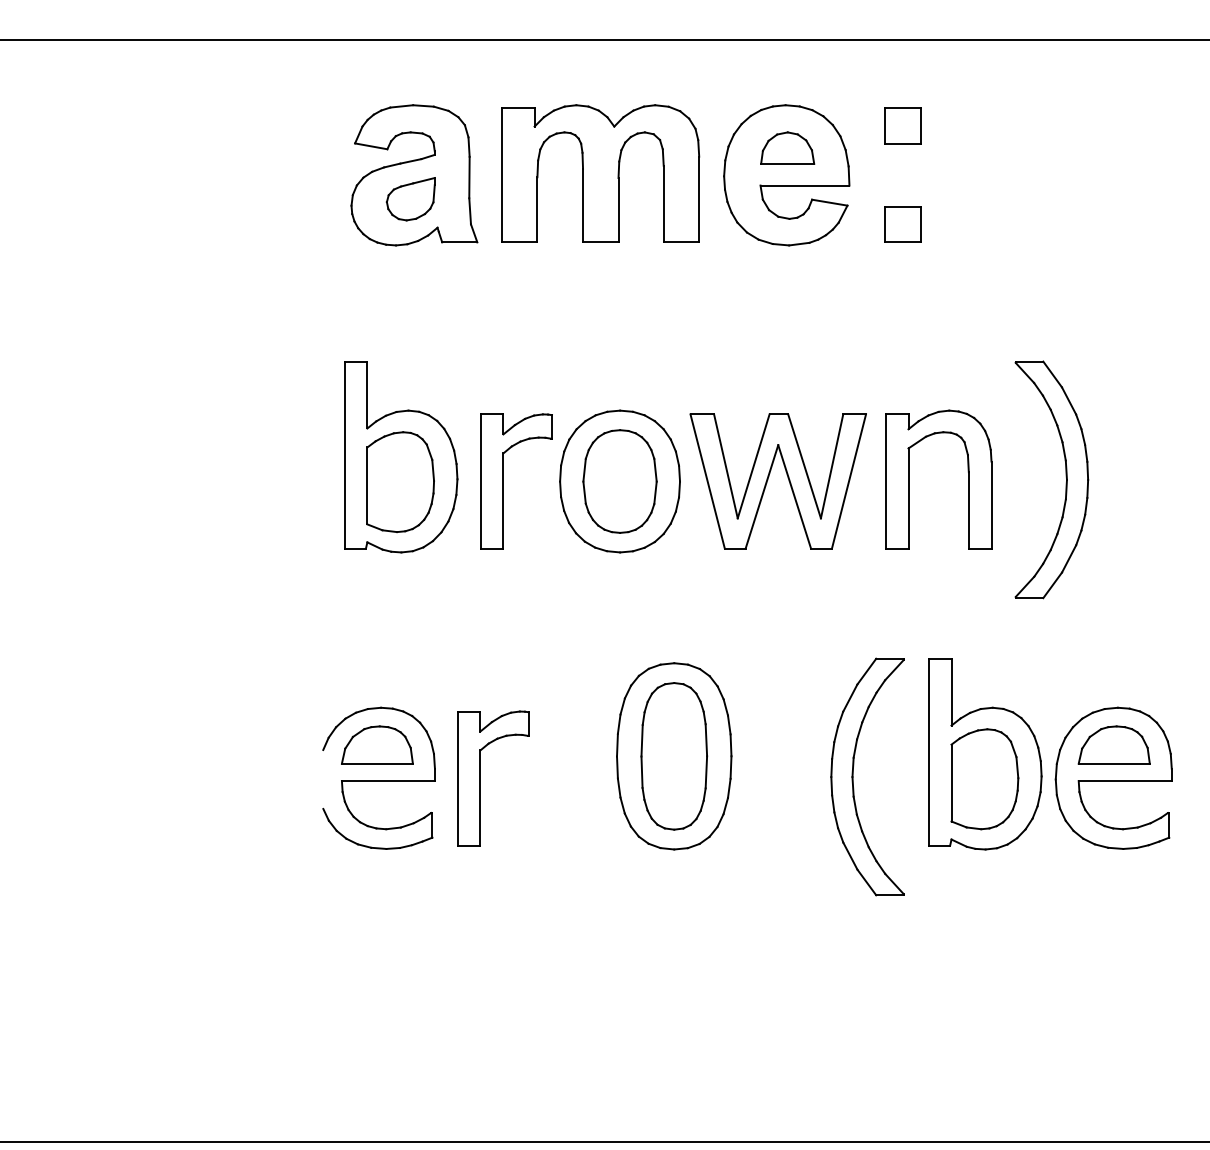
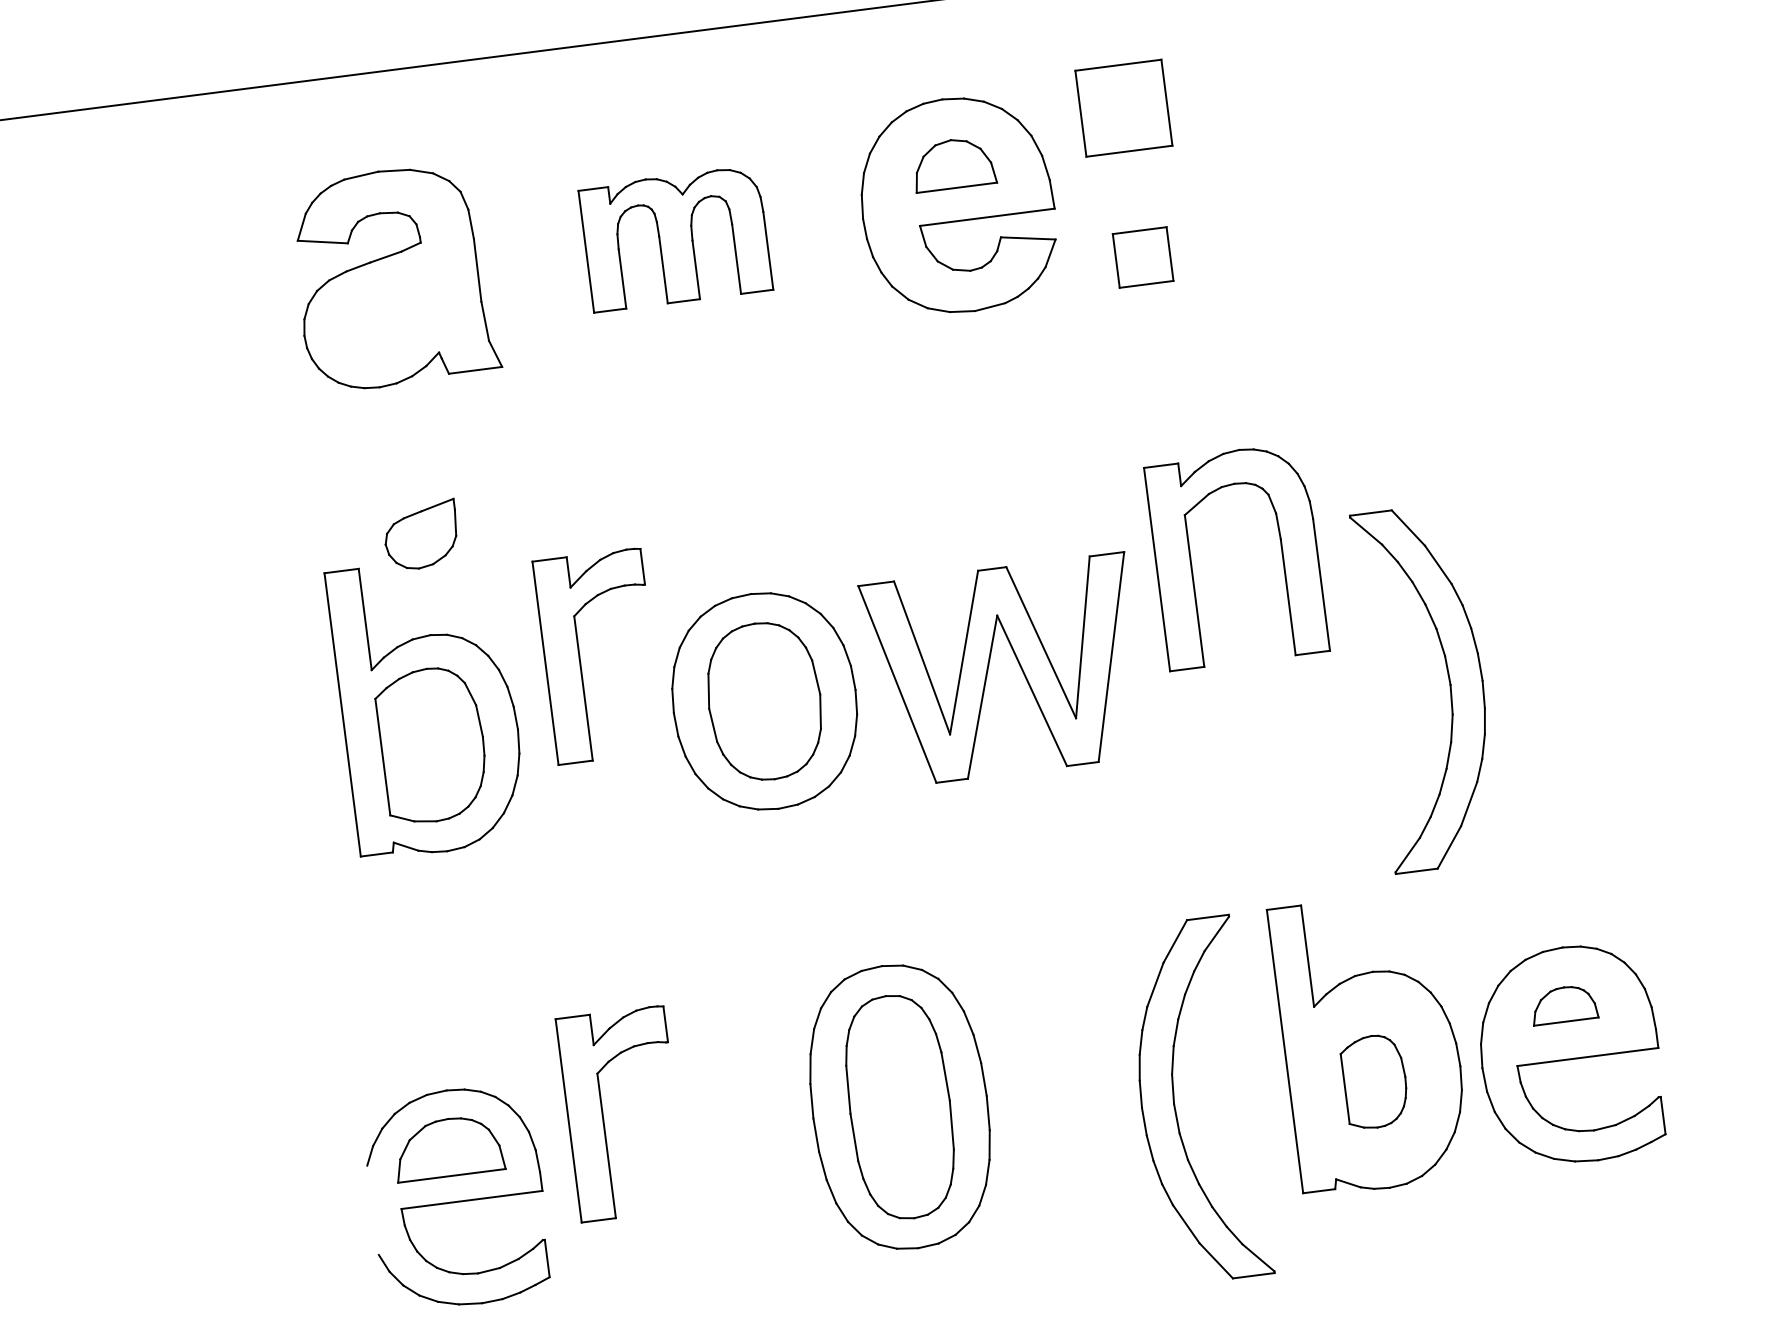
part: (902, 125) -> (1123, 107), size x1.6
part: (600, 173) -> (675, 238), size x0.6
part: (410, 199) -> (420, 536), moved
part: (1065, 476) -> (1447, 680), moved
part: (909, 479) -> (1192, 561), moved
part: (503, 481) -> (579, 658), moved
part: (1113, 744) -> (1563, 1003), size x0.6
part: (480, 778) -> (602, 1116), moved
part: (984, 779) -> (1374, 1082), size x0.6

